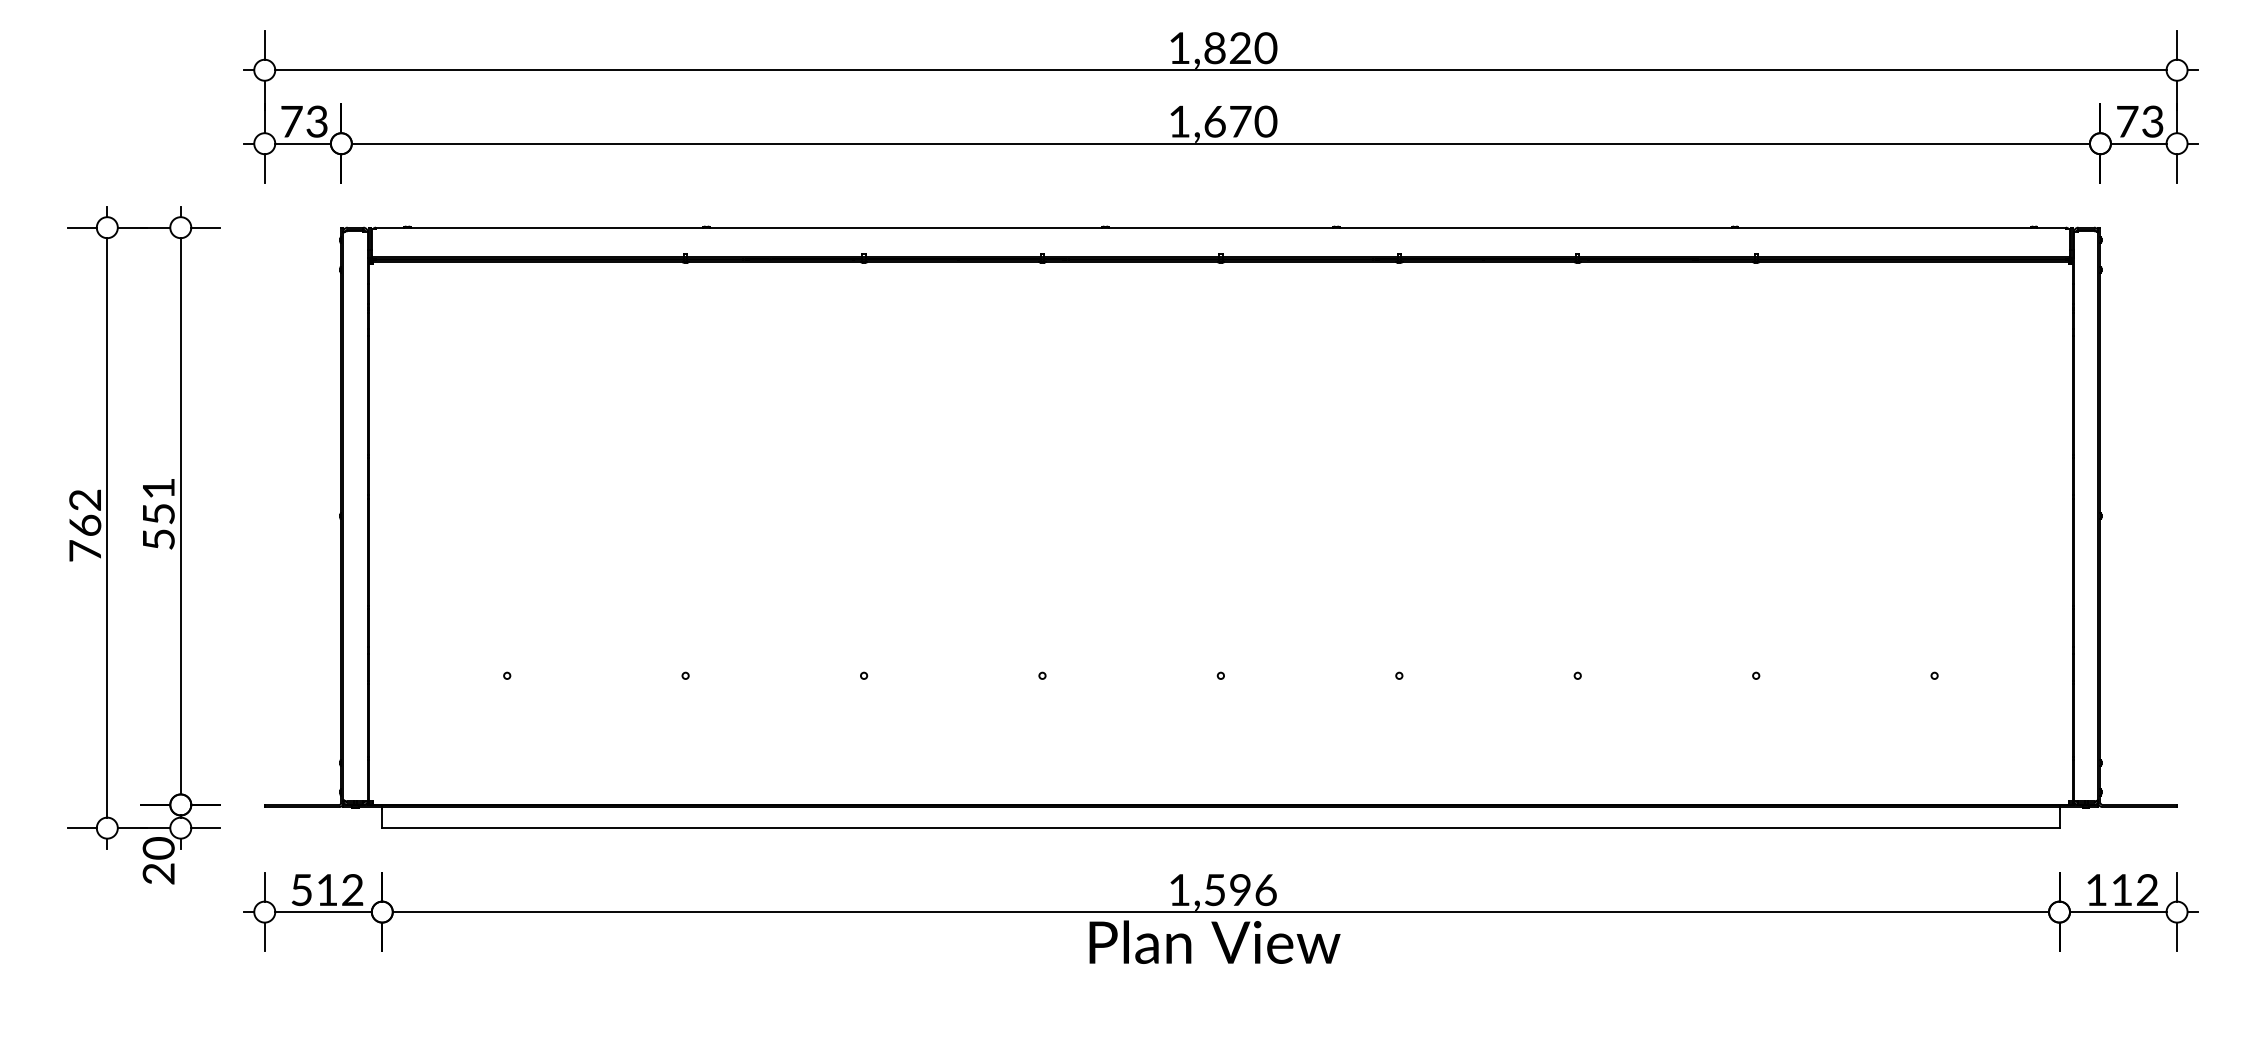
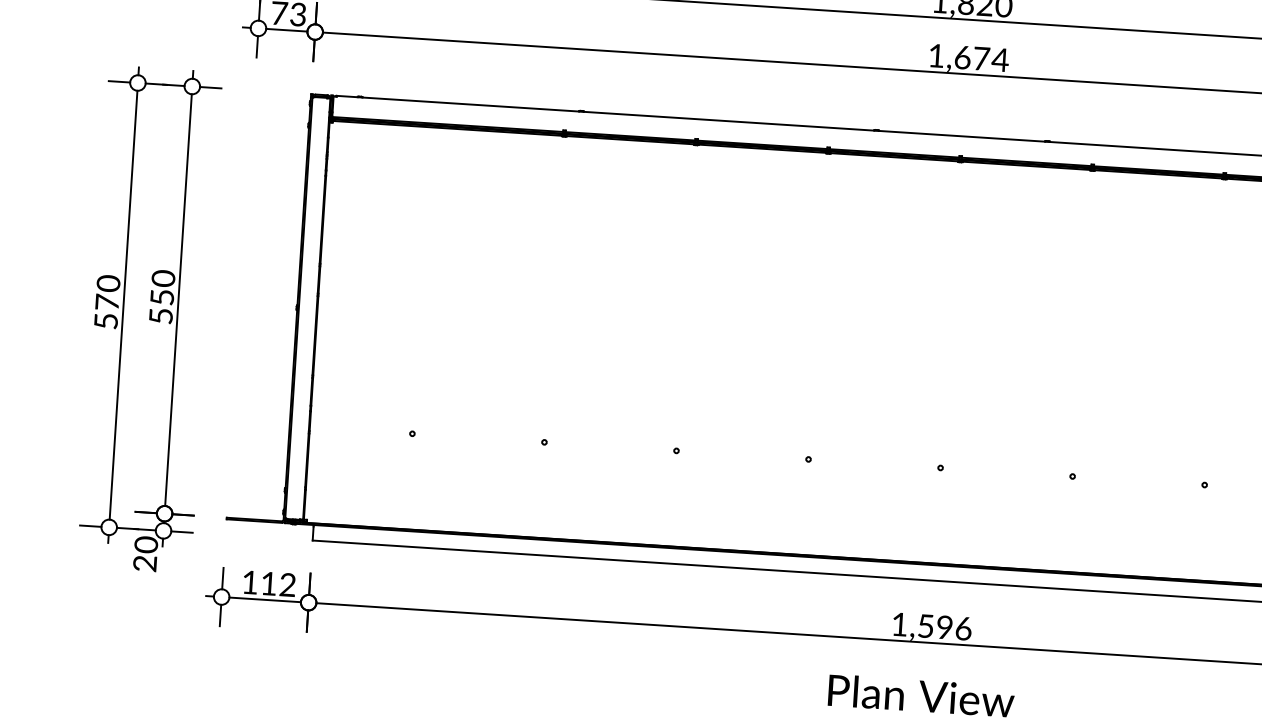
text: (1265, 121) -> (1000, 59), 1,670 -> 1,674
text: (158, 488) -> (163, 278), 551 -> 550
text: (85, 524) -> (107, 301), 762 -> 570
text: (301, 890) -> (249, 582), 512 -> 112
text: (1214, 941) -> (921, 695), moved

